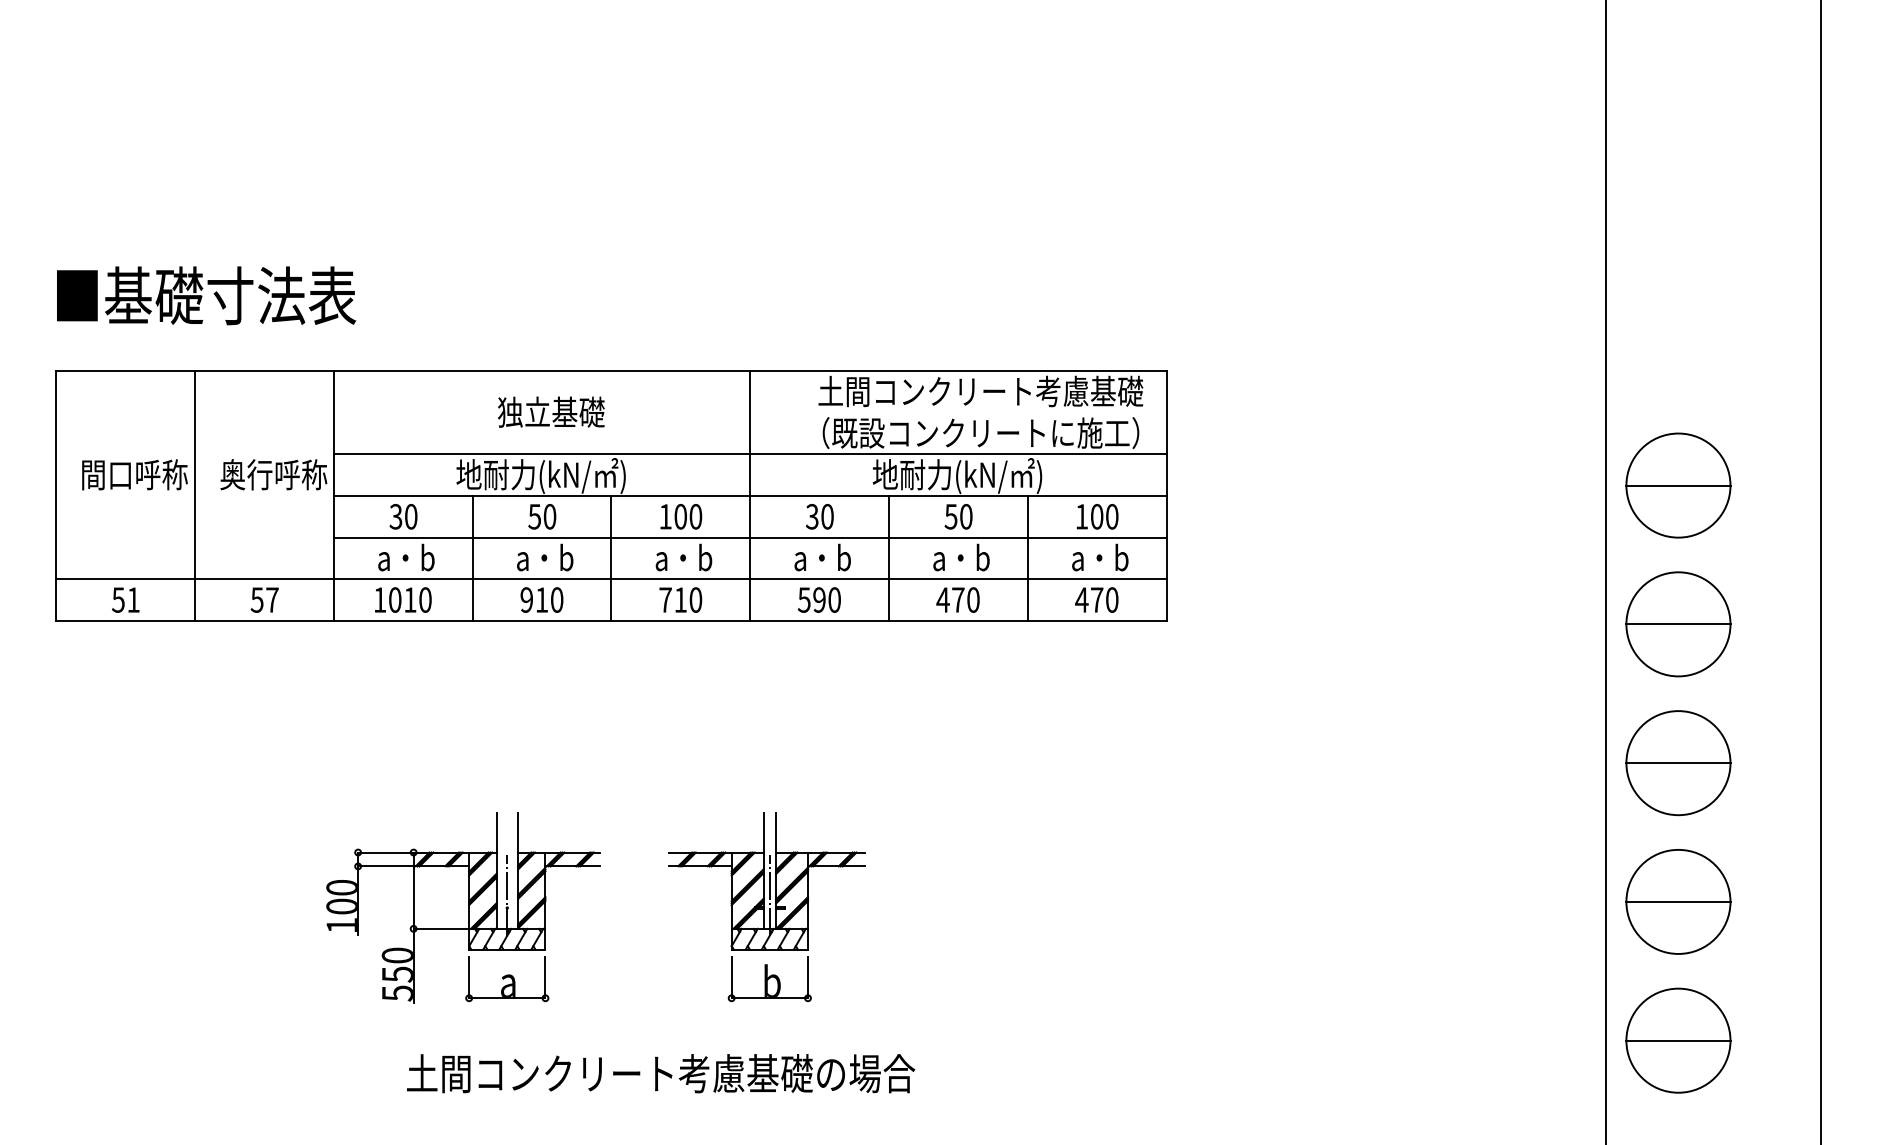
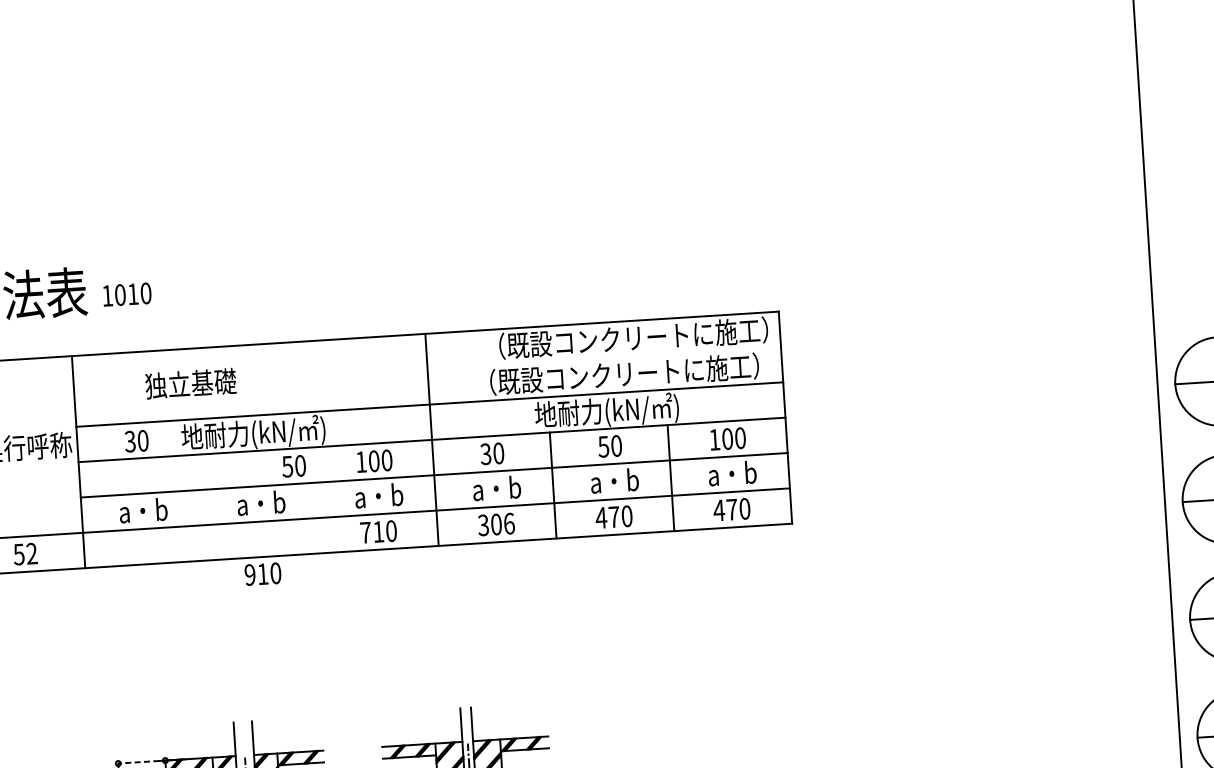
text: (985, 391) -> (626, 338), 土間コンクリート考慮基礎 -> （既設コンクリートに施工）
text: (551, 411) -> (190, 383), moved
text: (403, 516) -> (136, 441), moved
text: (542, 516) -> (294, 466), moved
line: (472, 558) -> (199, 507), removed
line: (611, 558) -> (317, 500), removed
text: (272, 599) -> (32, 553), 57 -> 52
text: (403, 599) -> (127, 294), moved
text: (541, 599) -> (262, 573), moved
text: (819, 599) -> (496, 524), 590 -> 306
line: (381, 852) -> (138, 762), solid -> dashed

